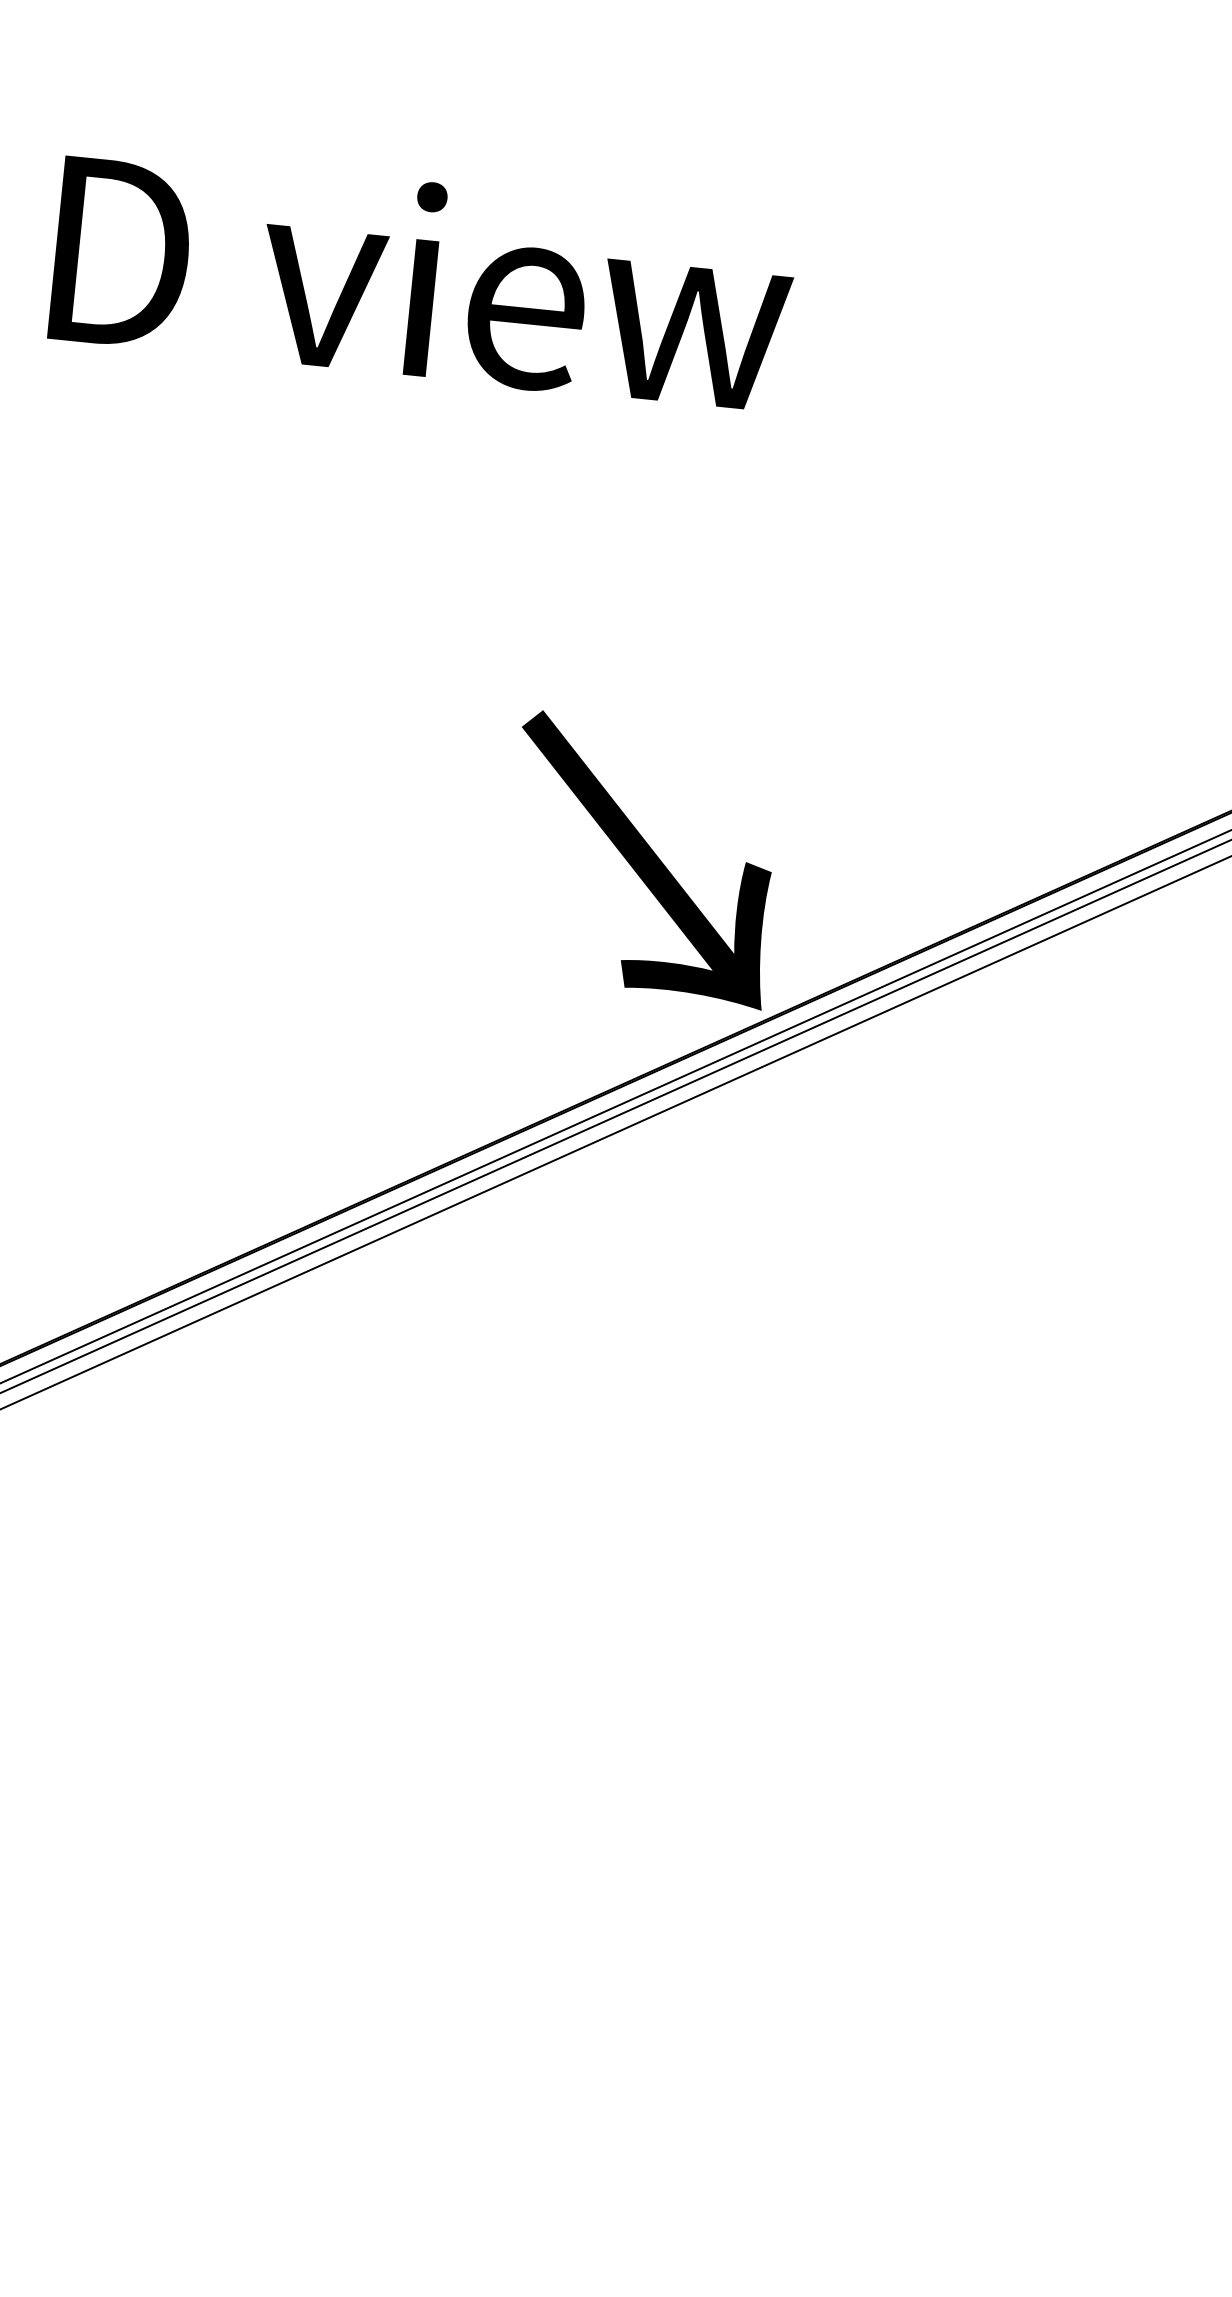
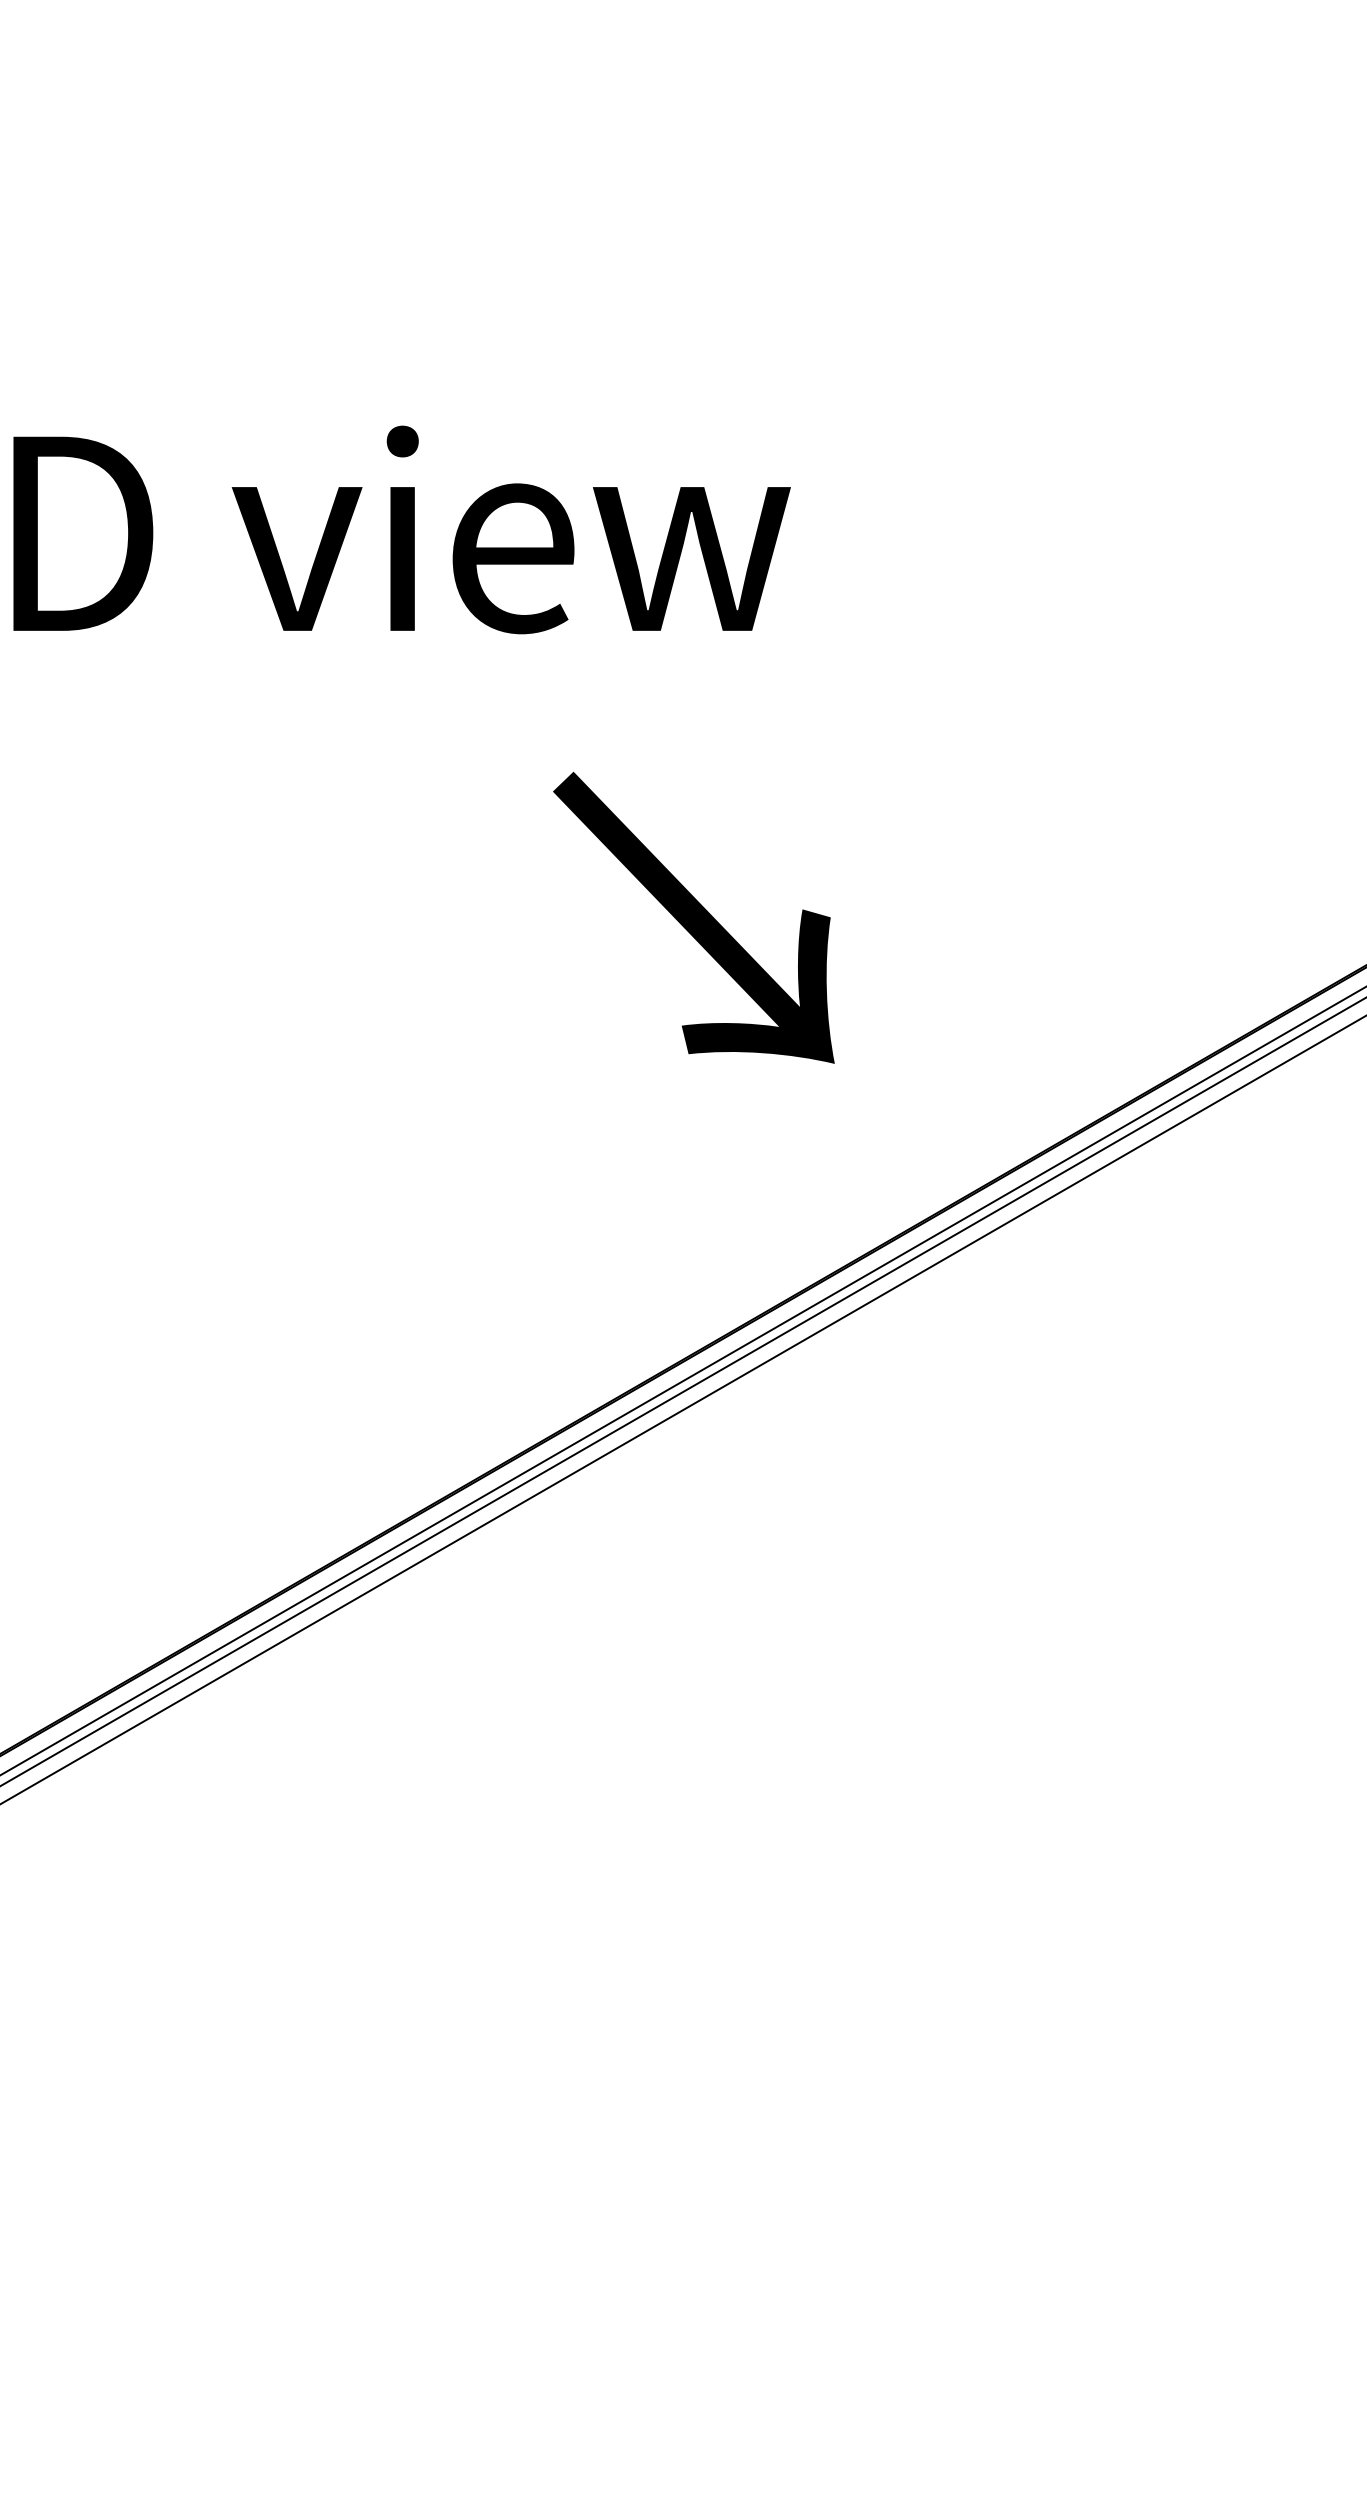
text: (642, 859) -> (693, 917), moved

